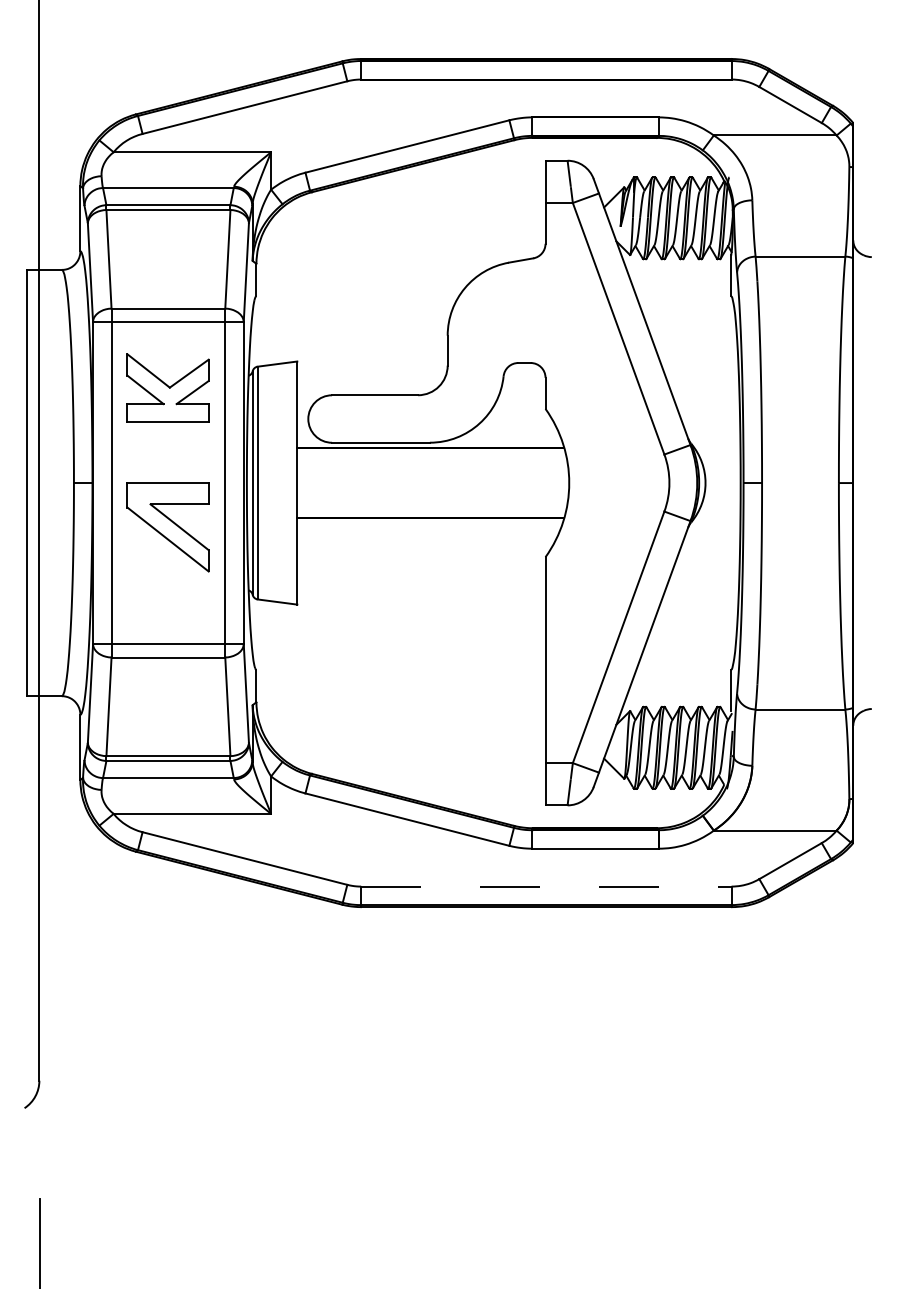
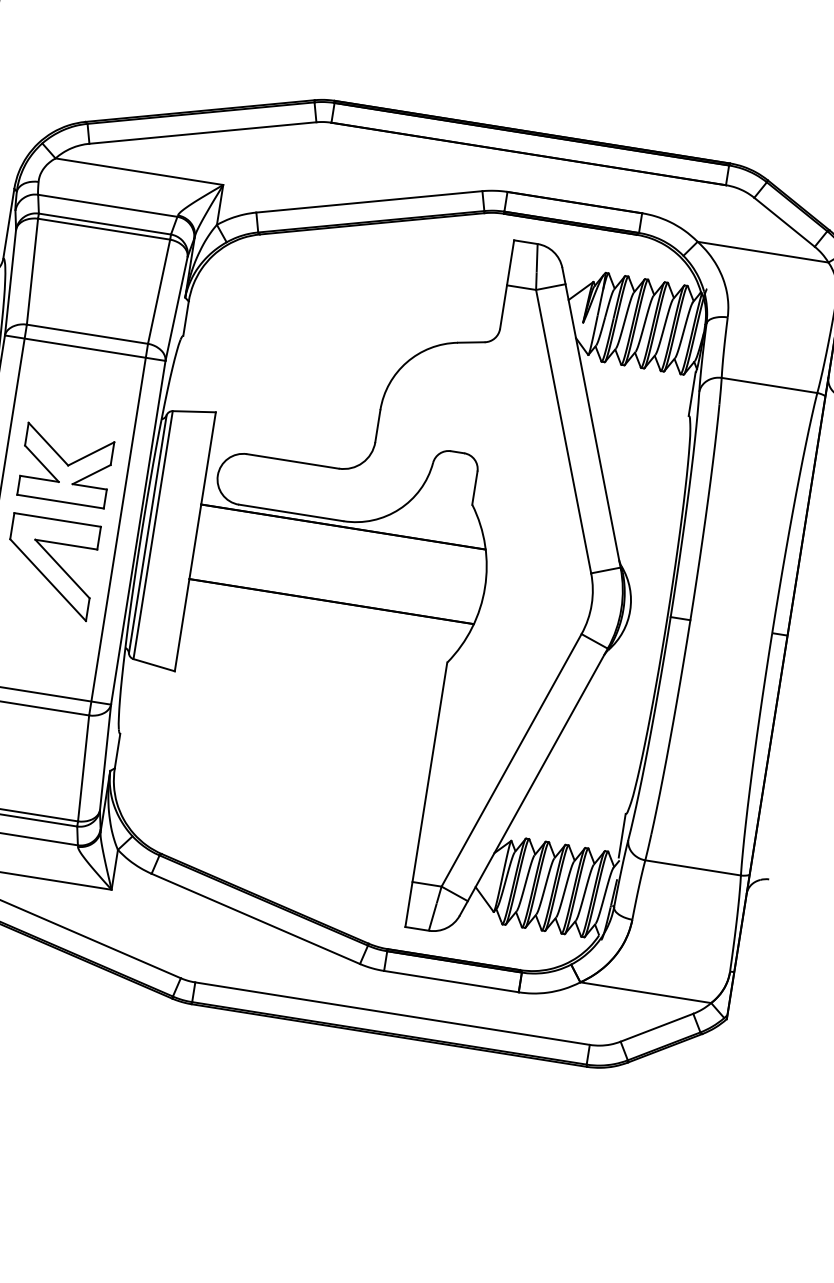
part: (167, 387) -> (65, 464), moved
line: (546, 886) -> (392, 1013), dashed -> solid

